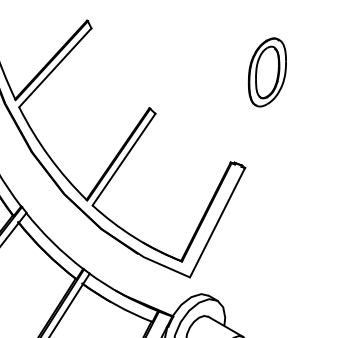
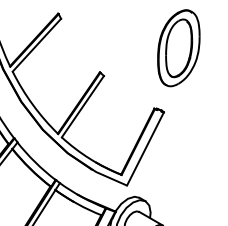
part: (266, 72) -> (178, 48), size x1.67

